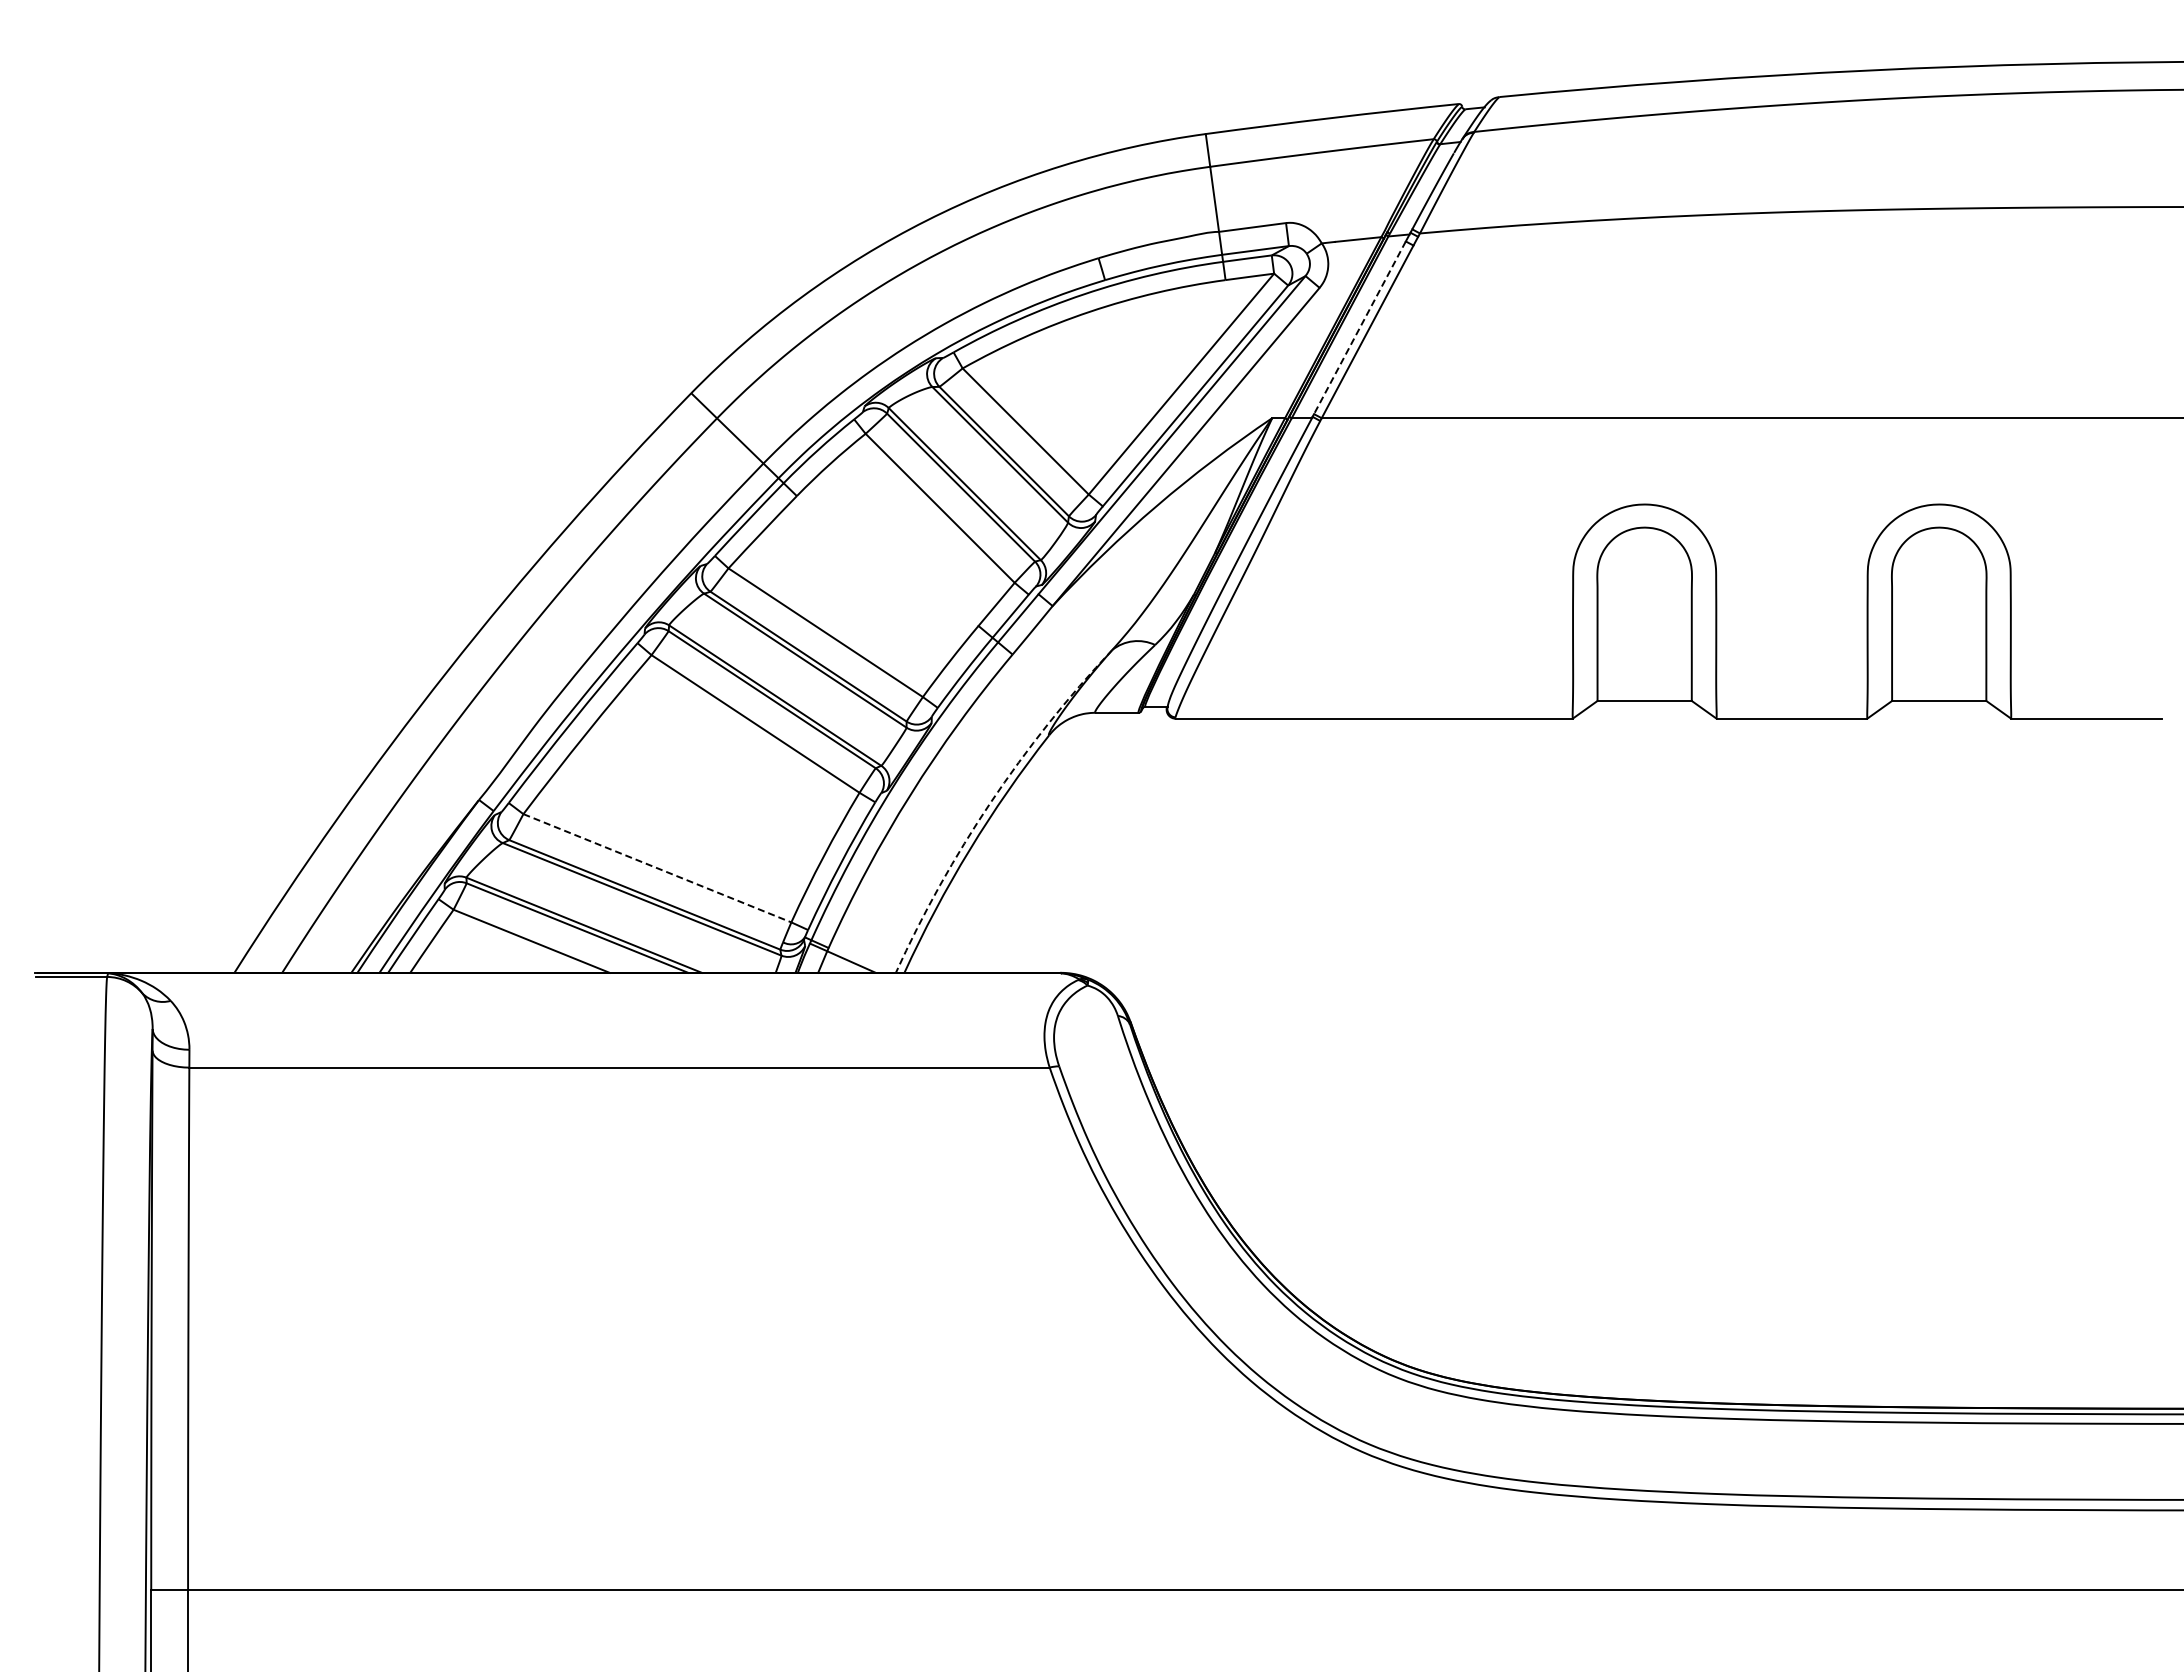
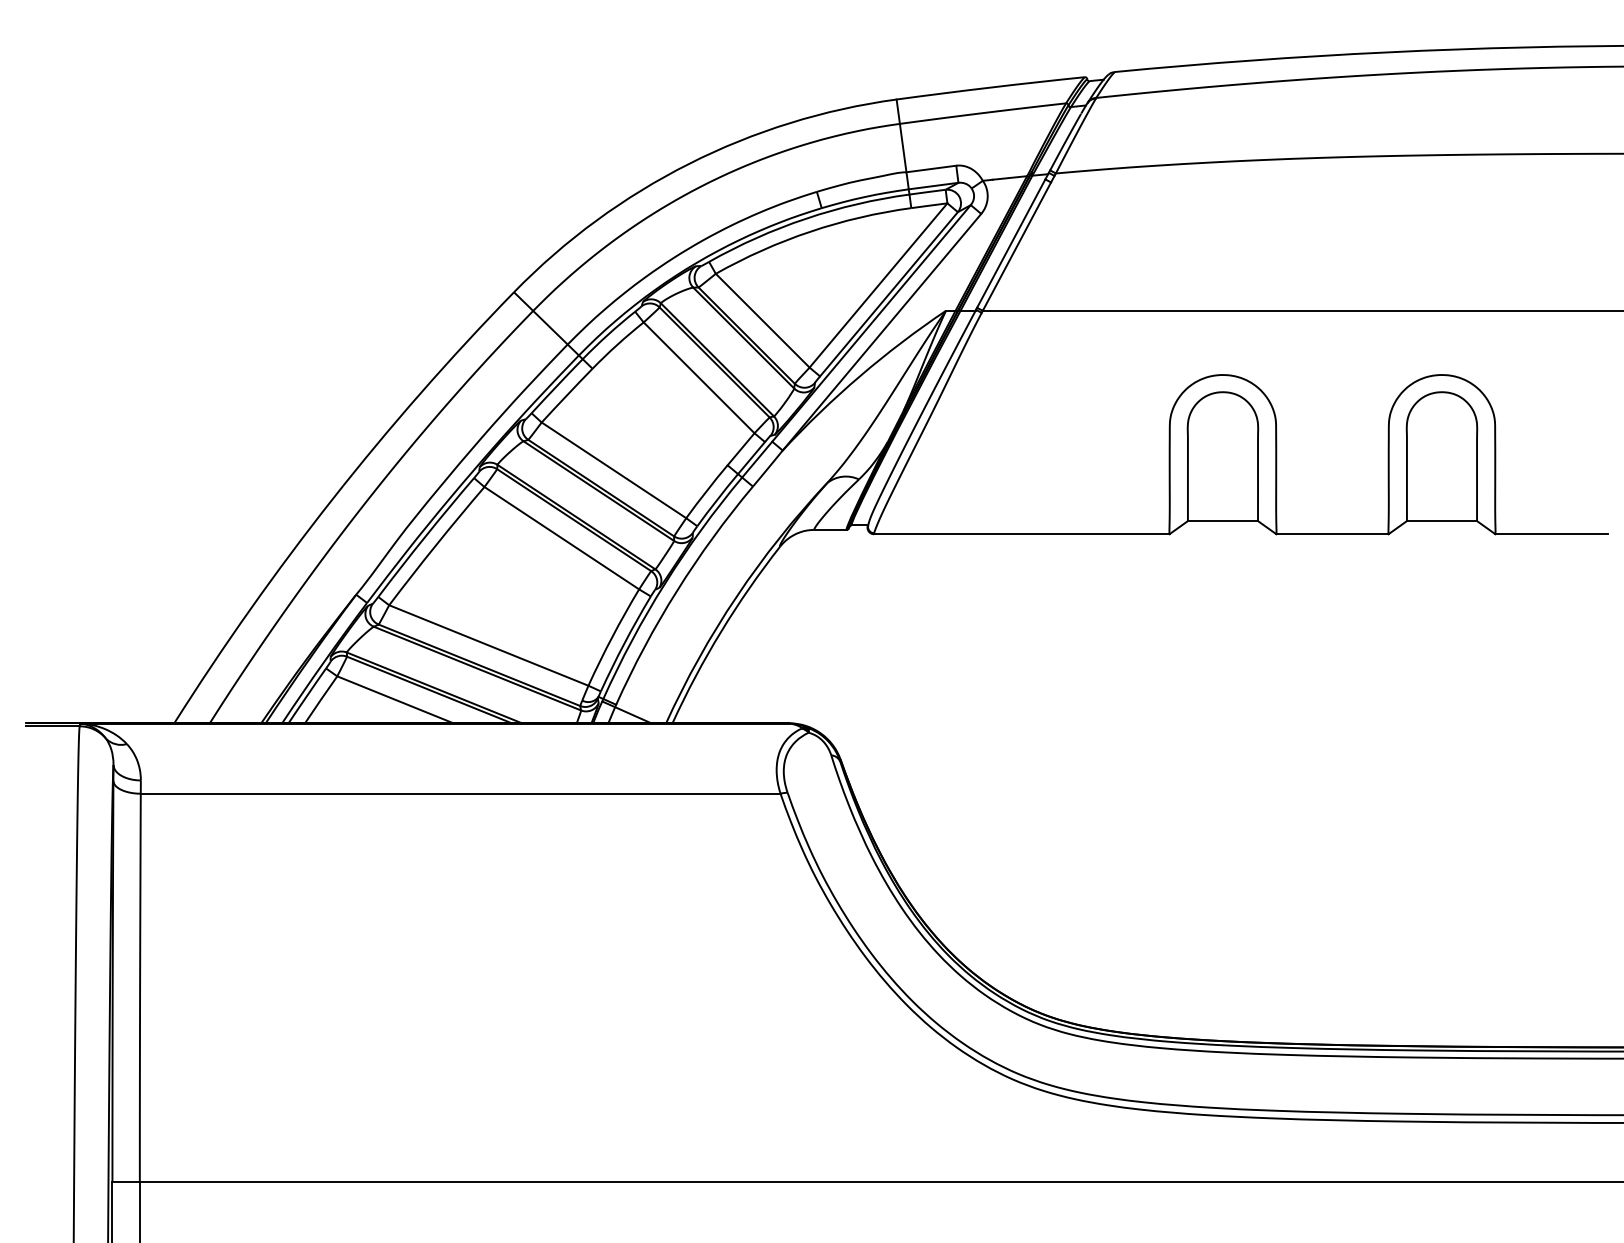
line: (1359, 327) -> (1010, 243), dashed -> solid
arc: (990, 802) -> (736, 596), dashed -> solid
line: (657, 868) -> (488, 645), dashed -> solid

